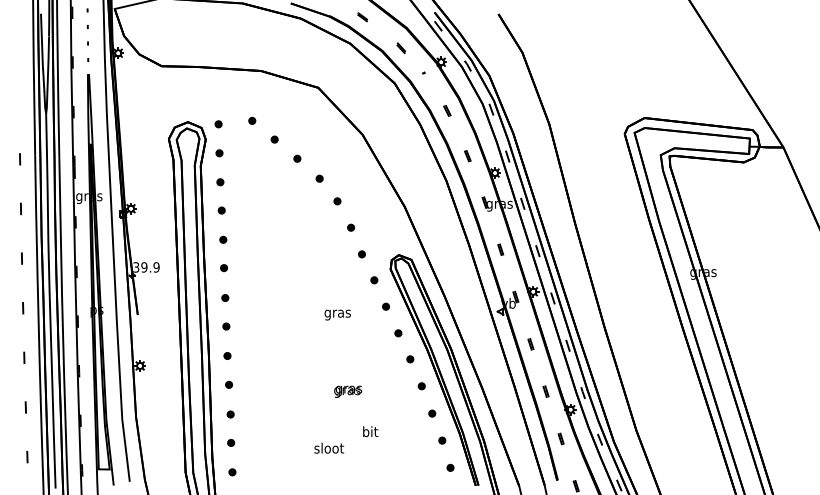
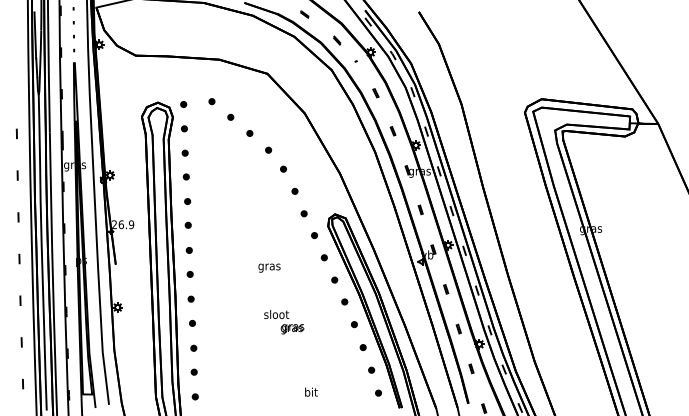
text: (140, 267) -> (118, 224), 39.9 -> 26.9
text: (337, 314) -> (269, 267), moved
text: (370, 431) -> (311, 392), moved
text: (329, 447) -> (276, 313), moved

